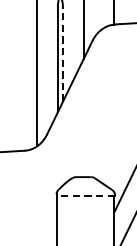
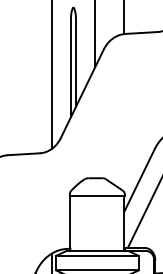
line: (62, 54) -> (75, 62), dashed -> solid
line: (85, 196) -> (97, 196), dashed -> solid

